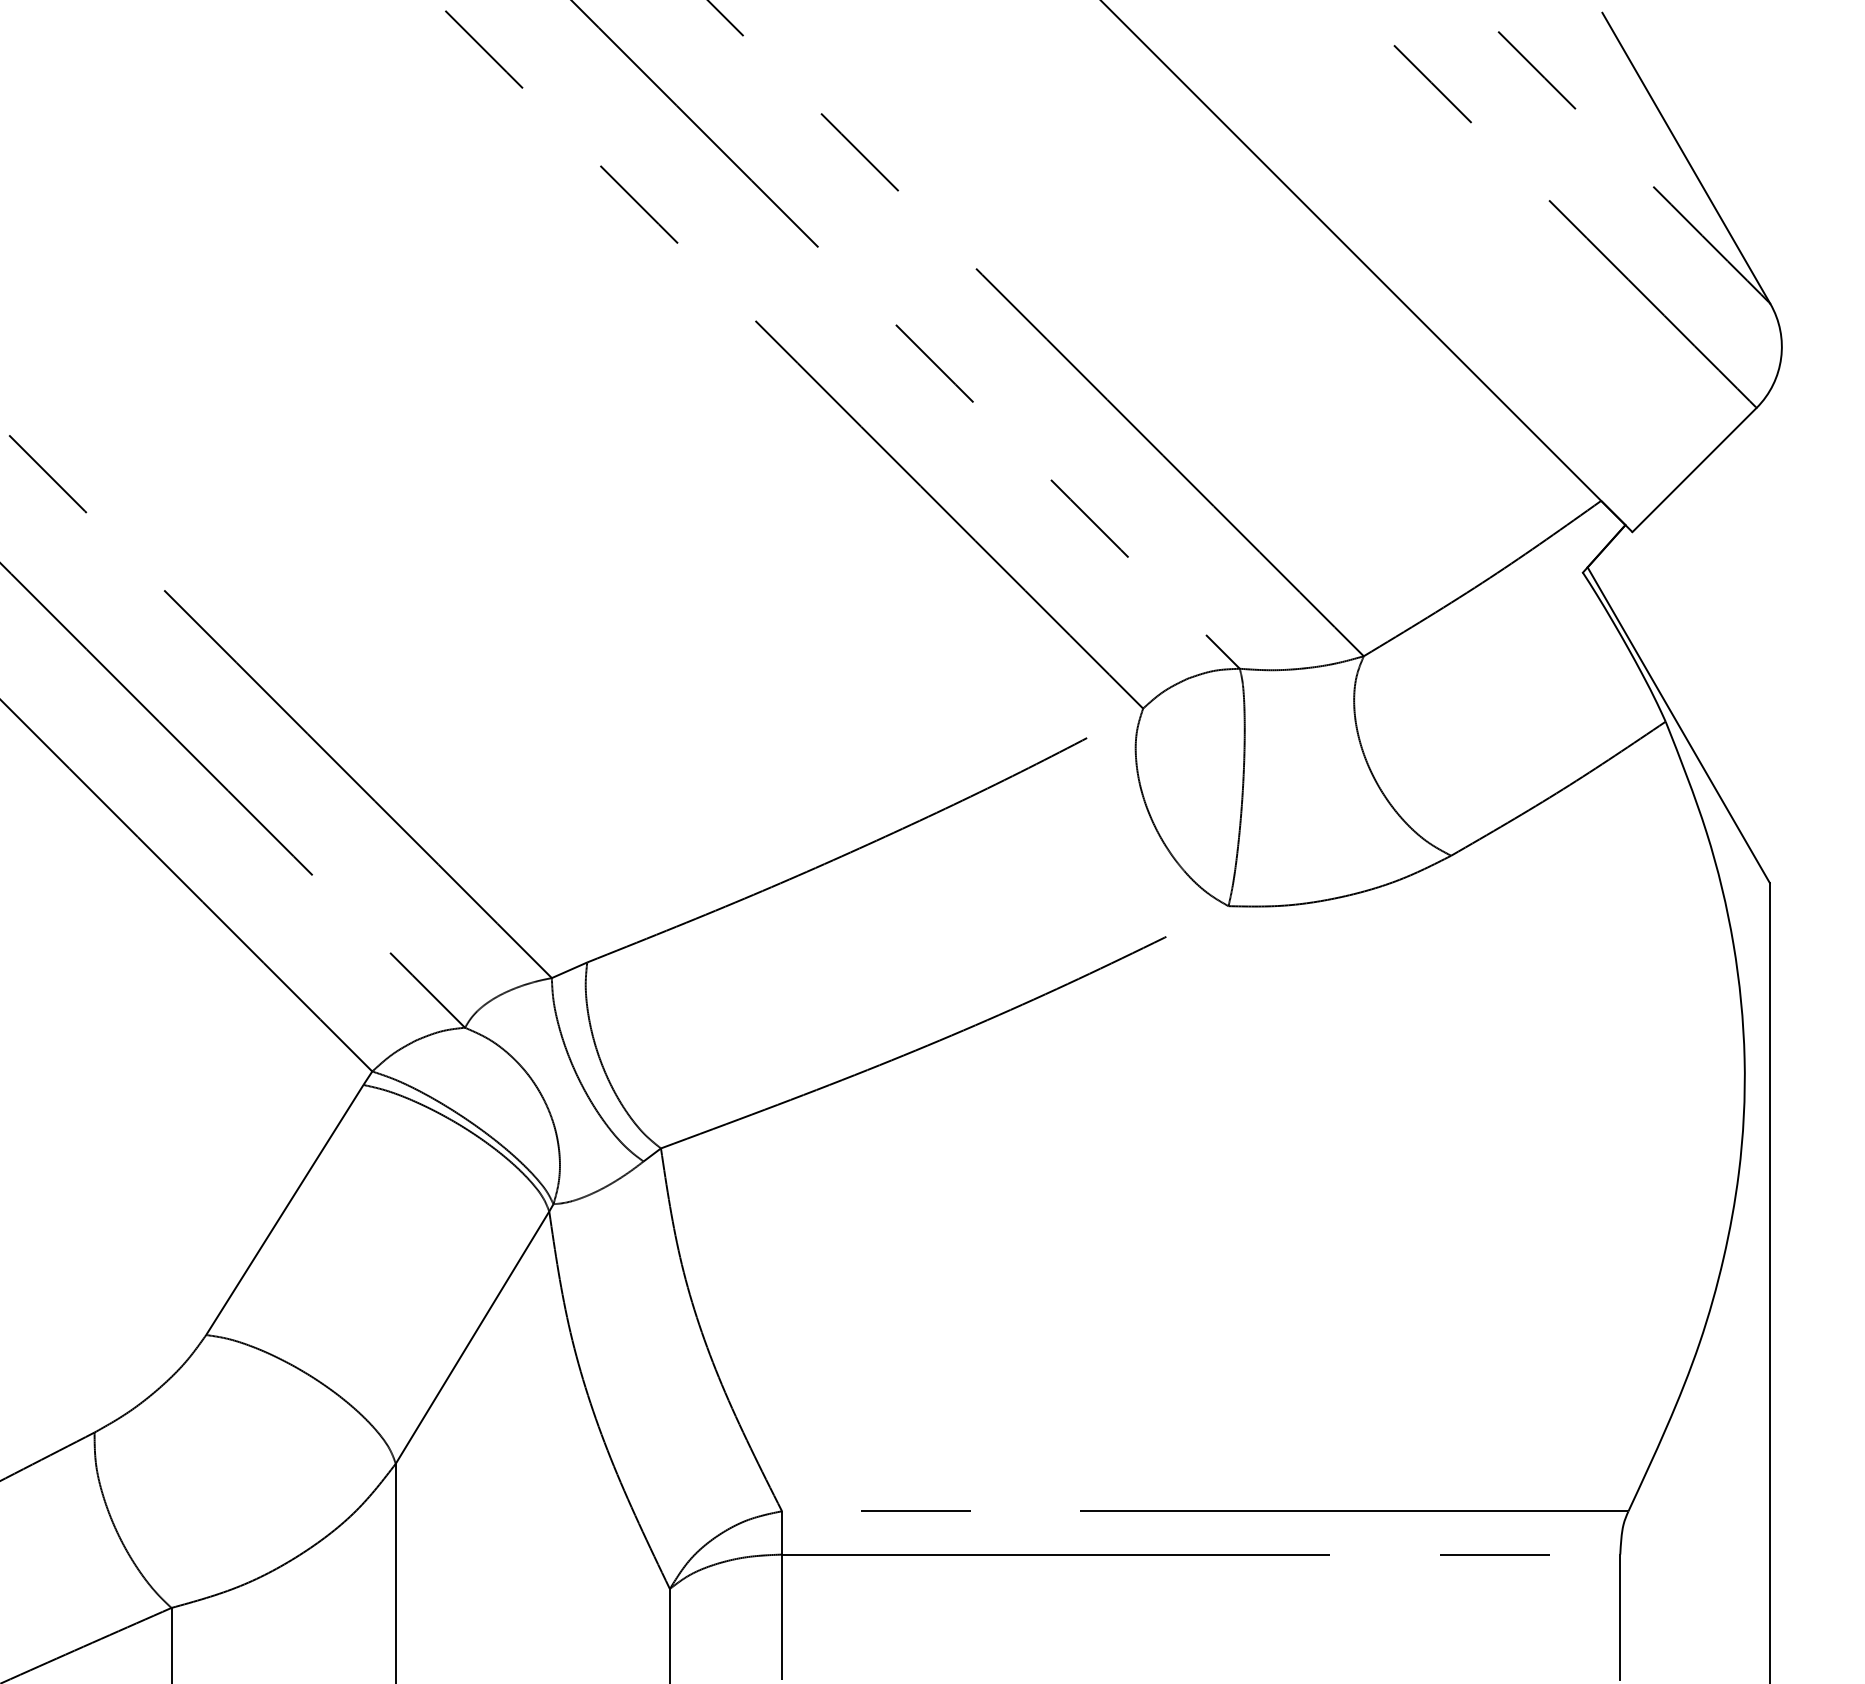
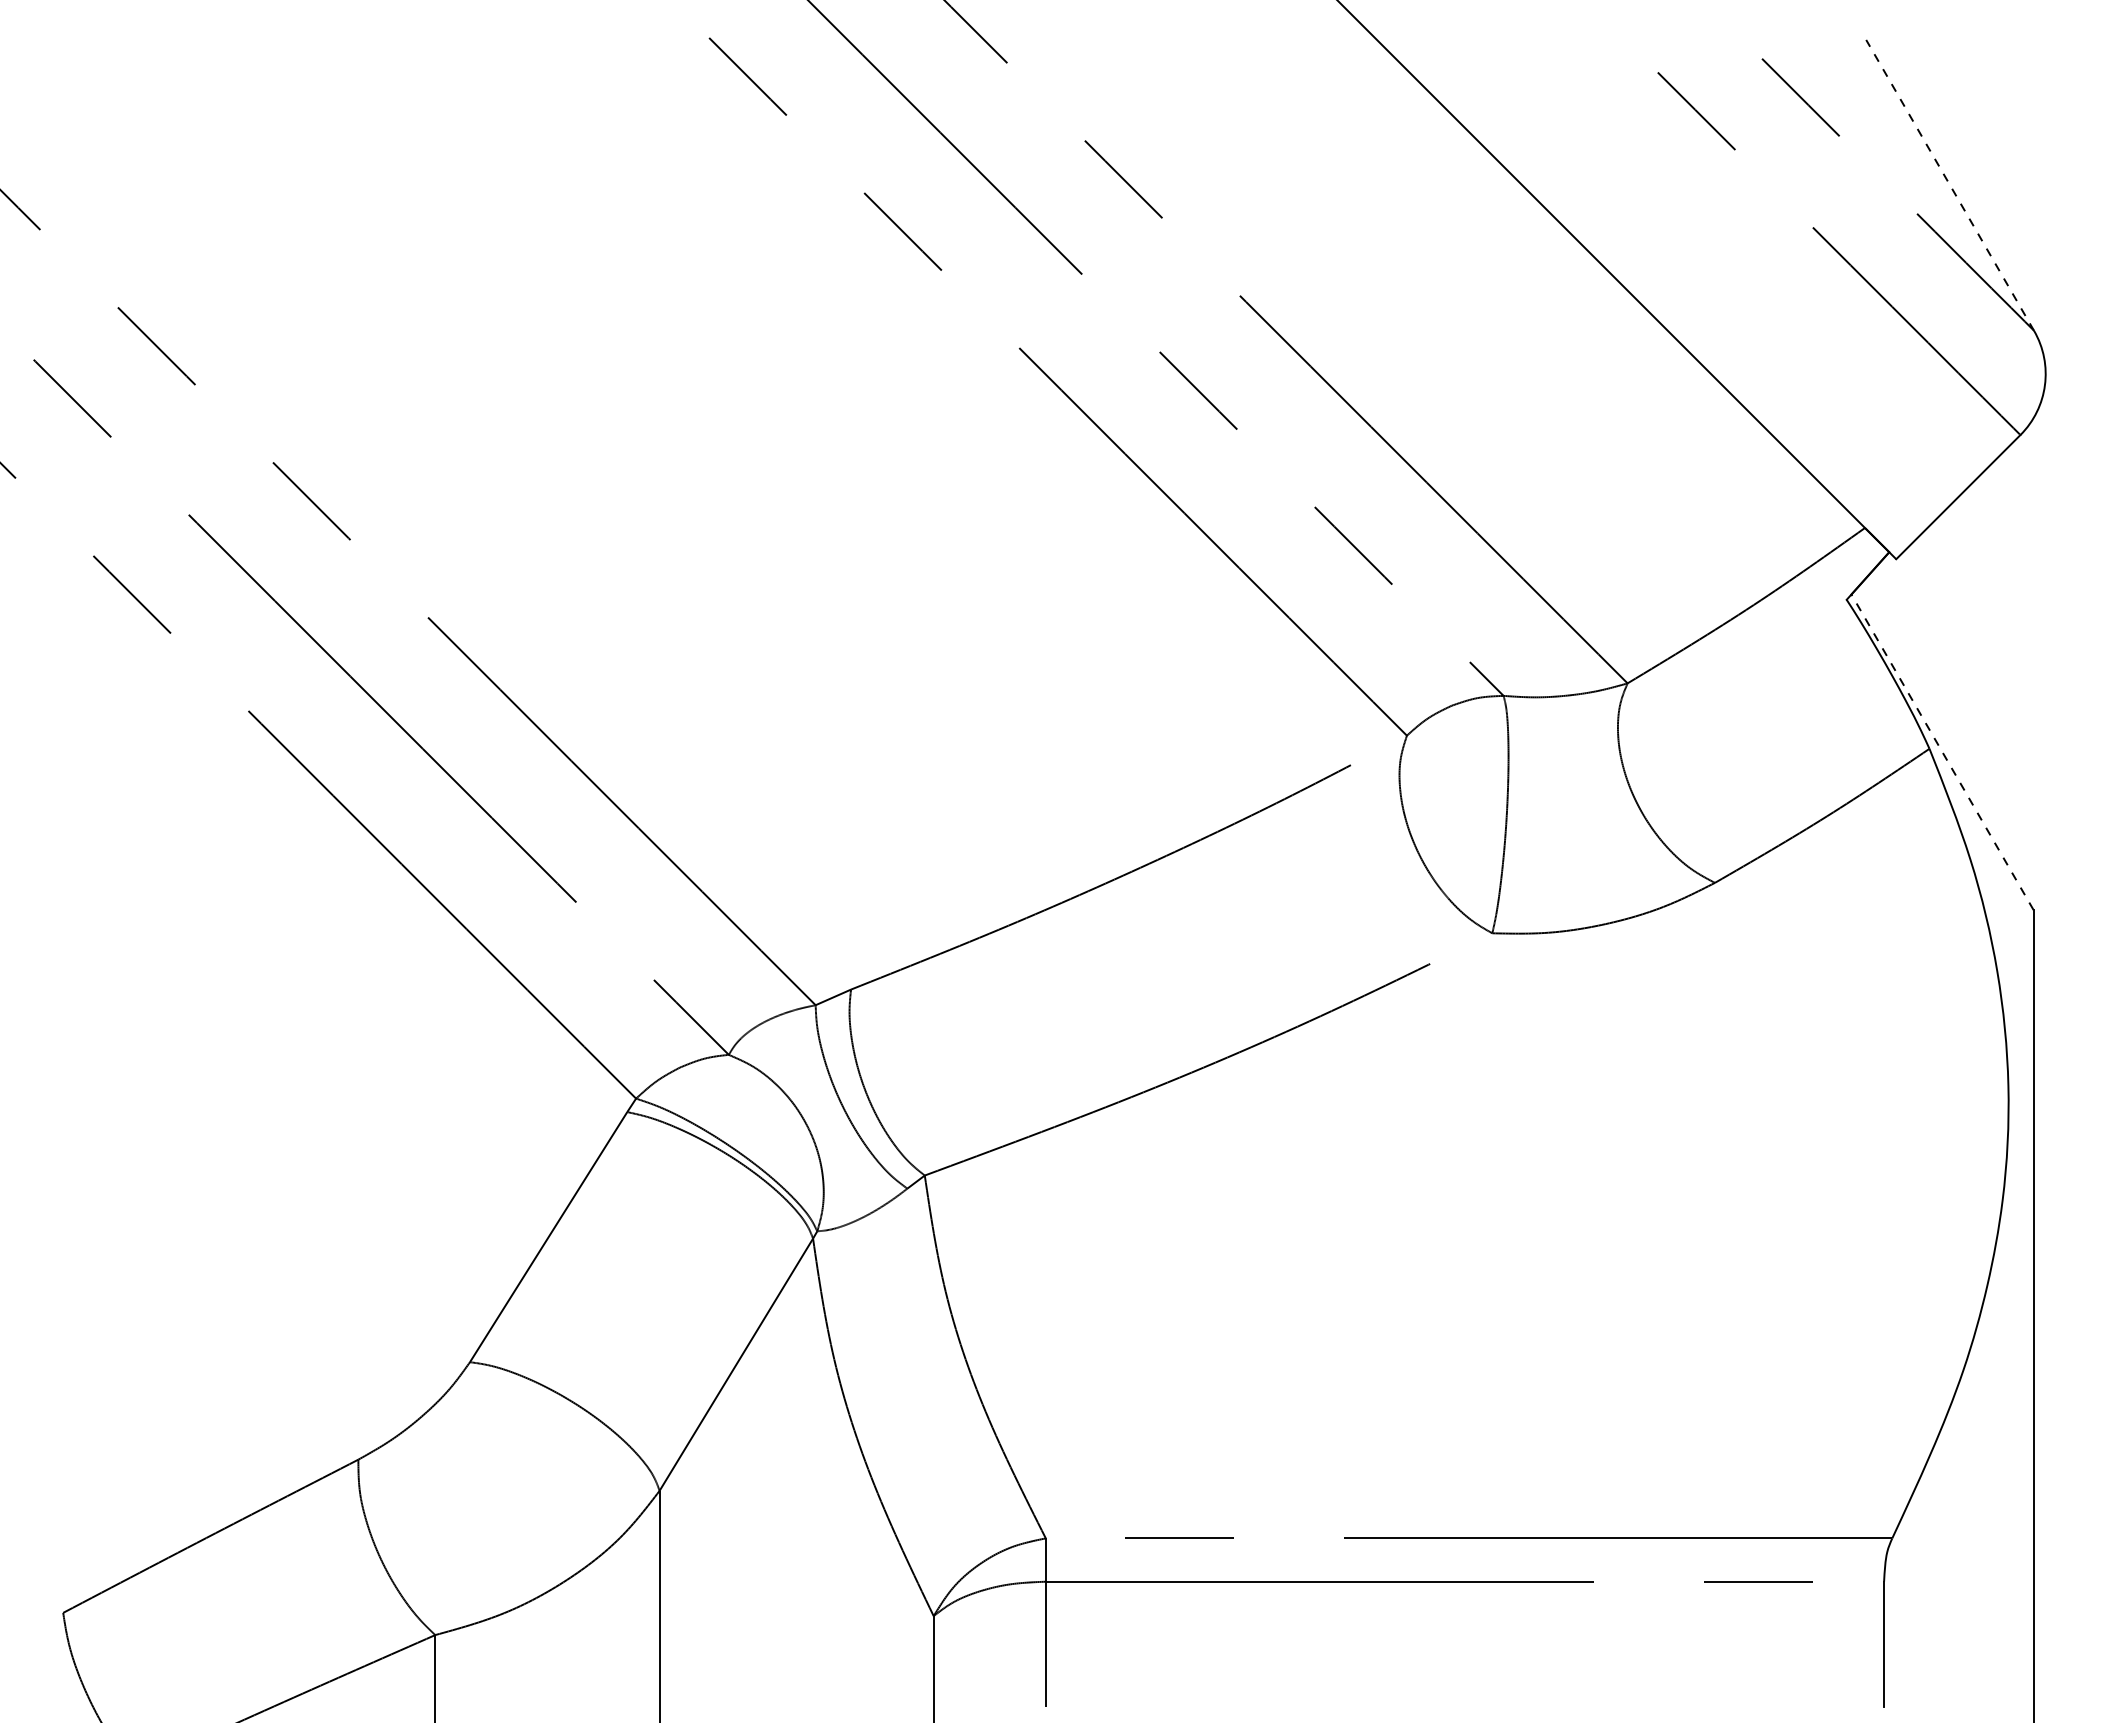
line: (1686, 158) -> (1950, 185), solid -> dashed
line: (1678, 724) -> (1942, 751), solid -> dashed

